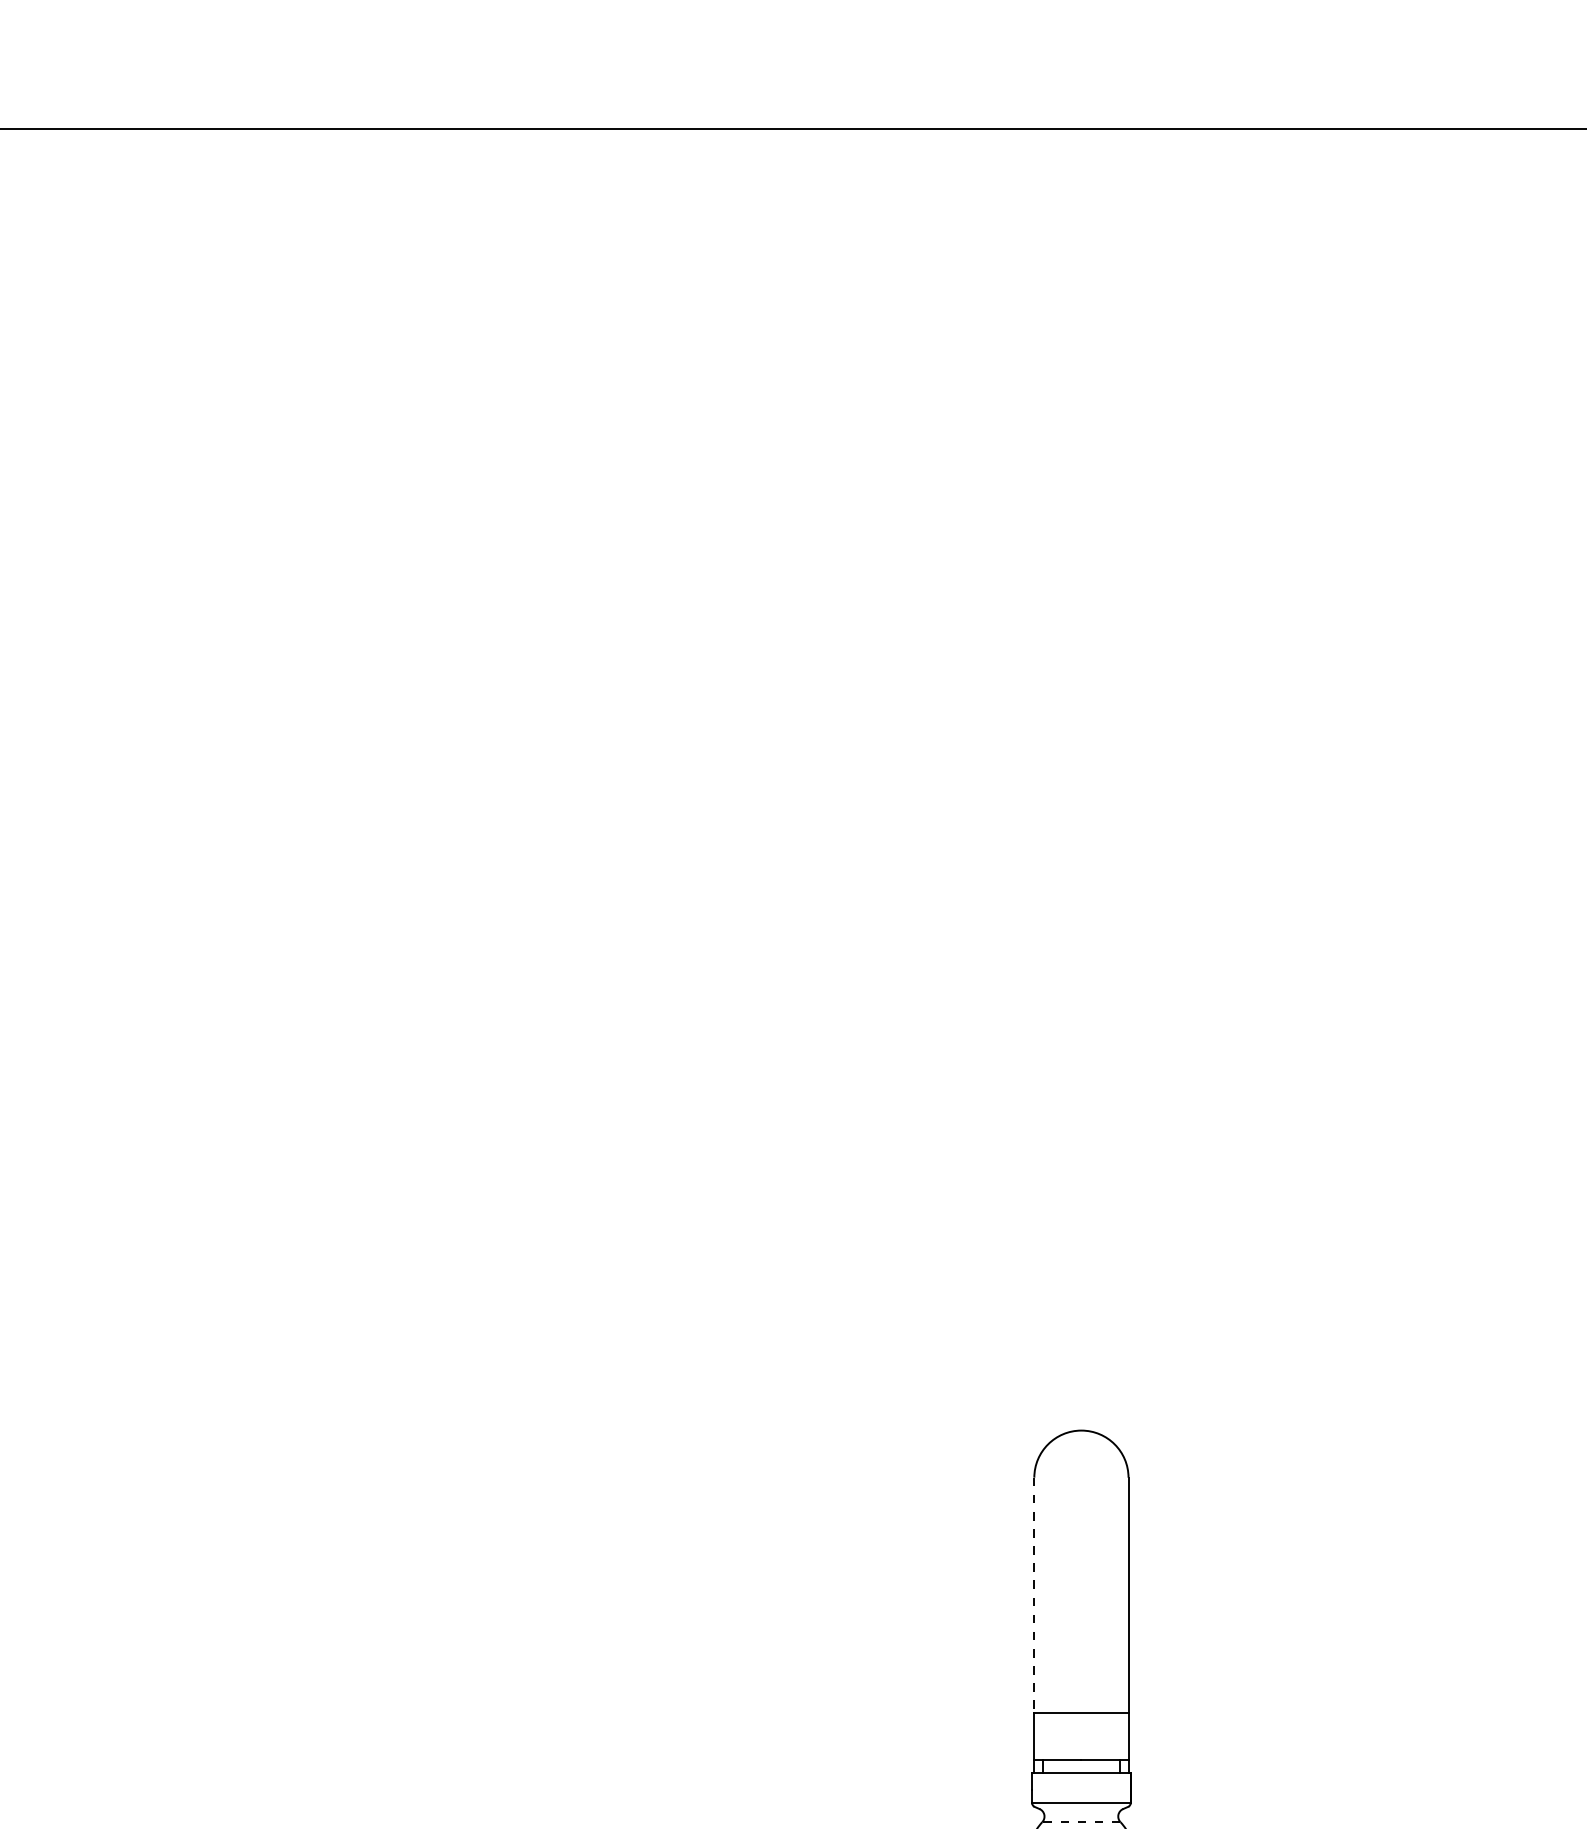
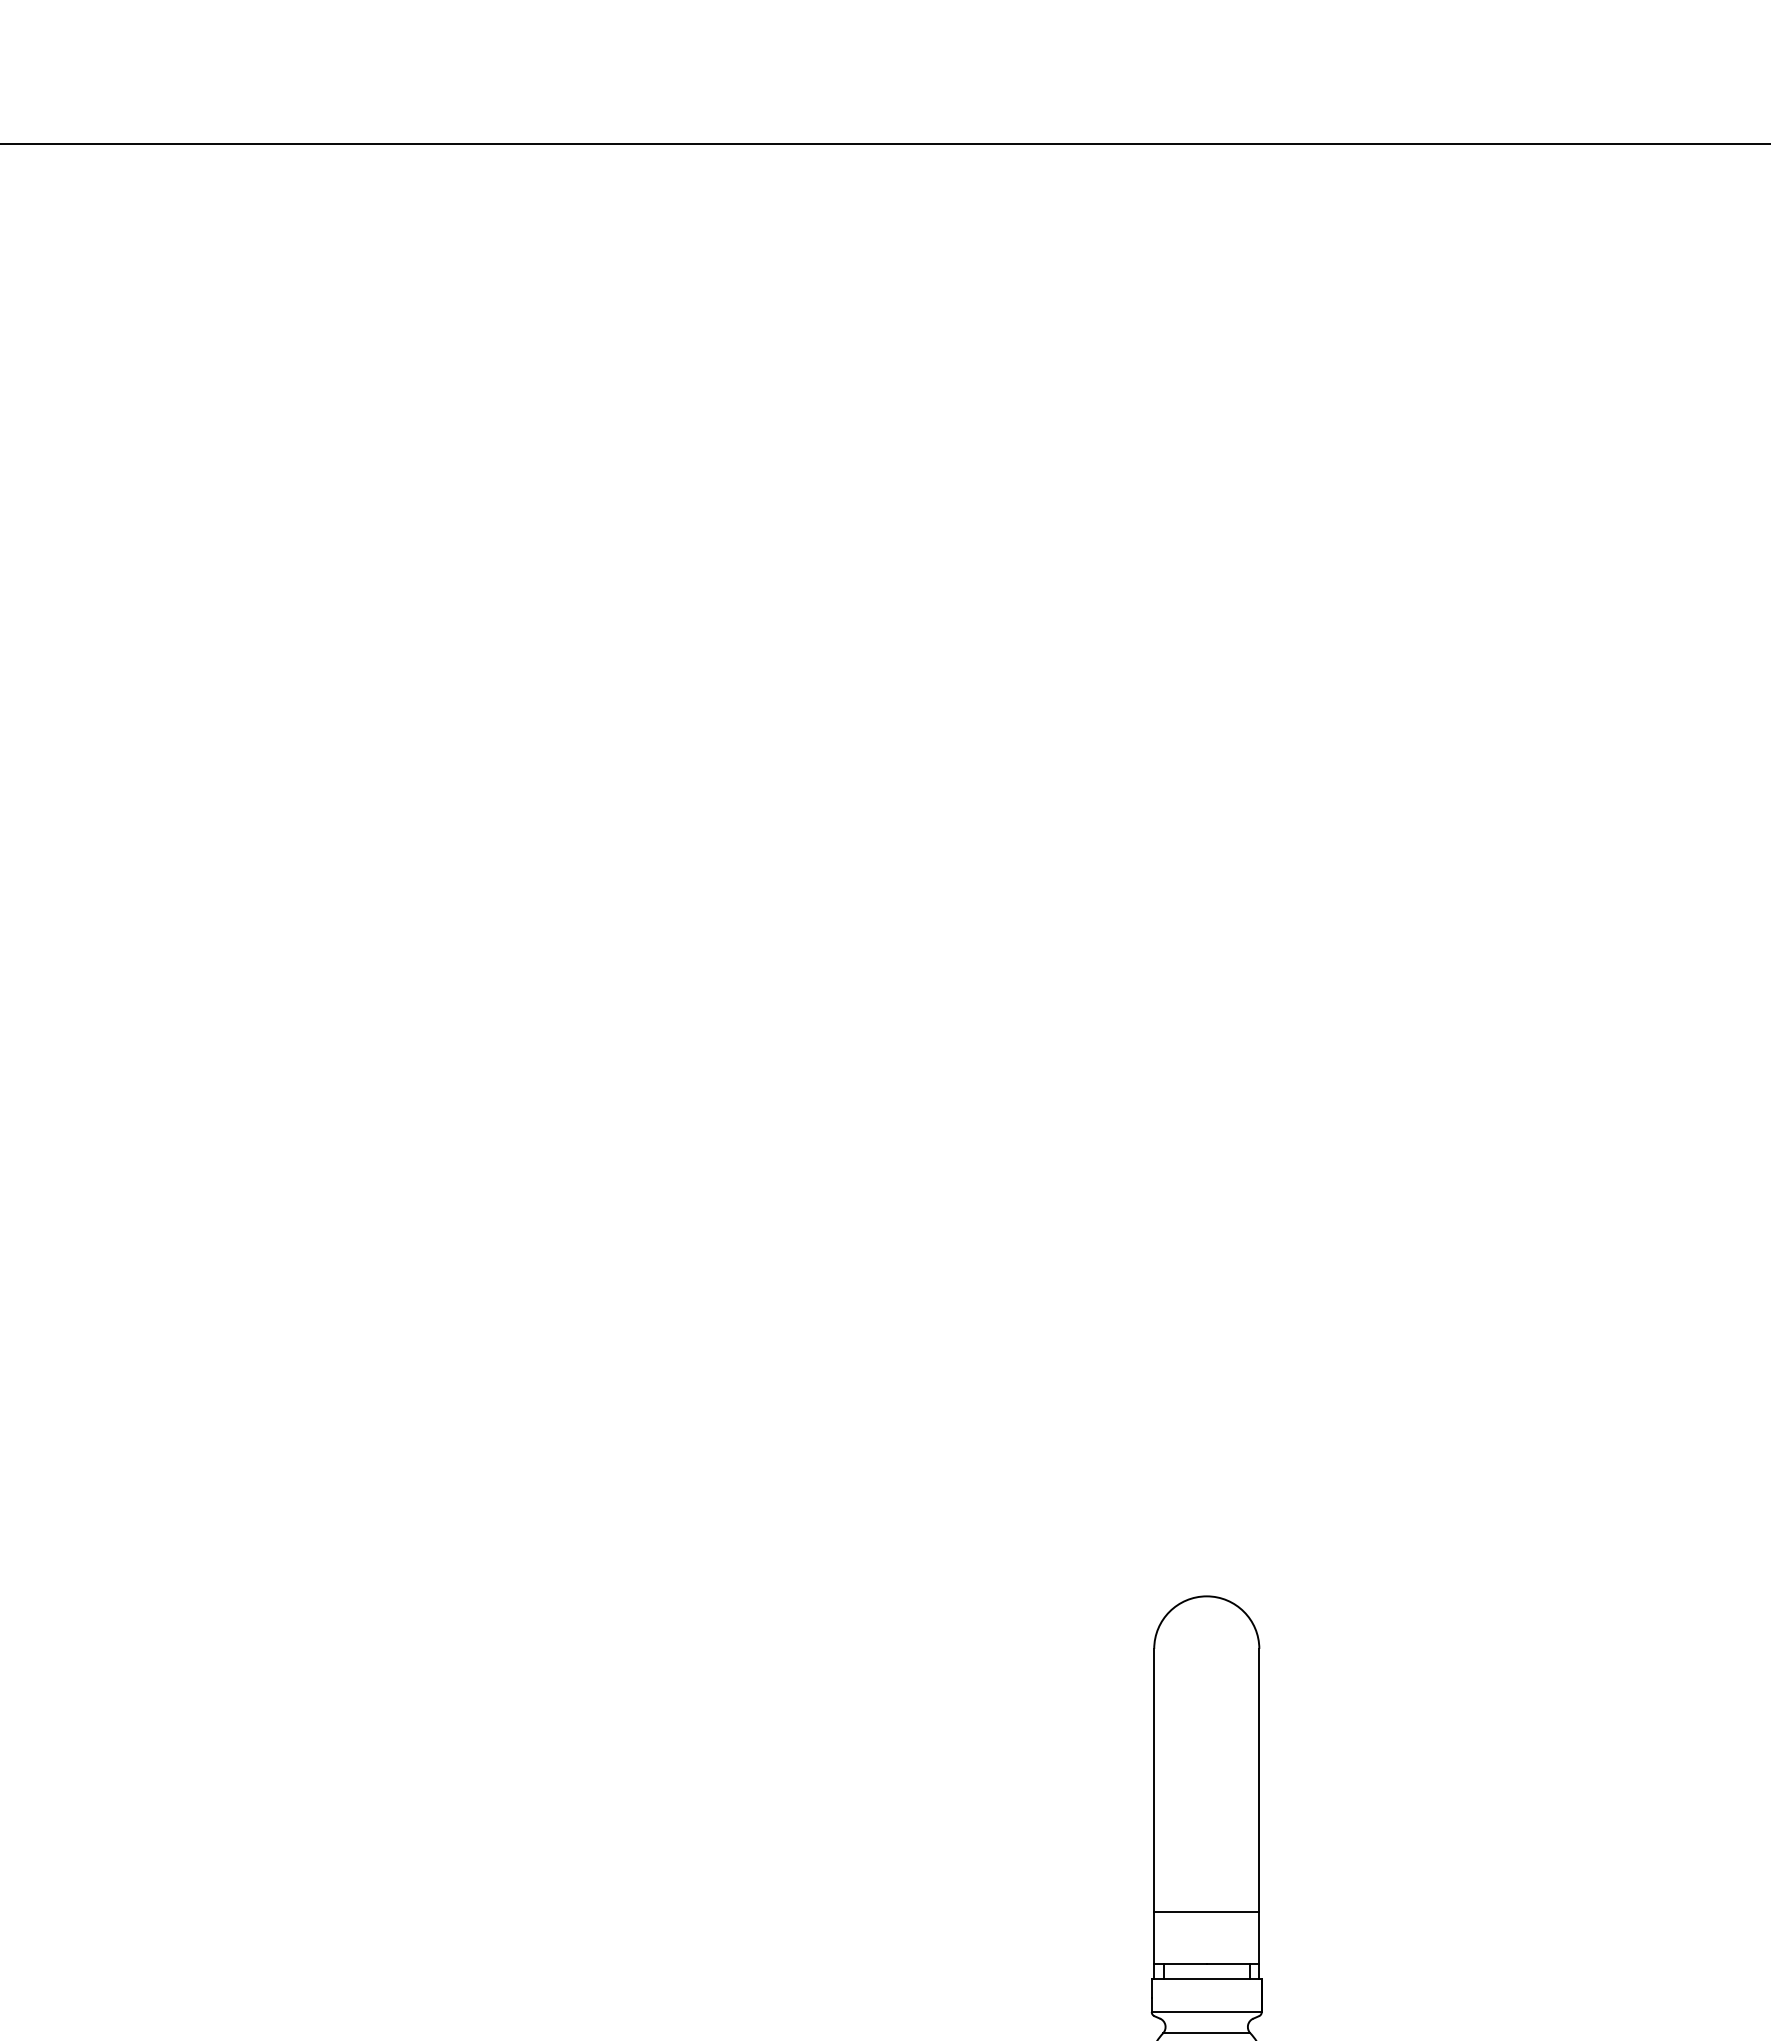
line: (1034, 1595) -> (1154, 1780), dashed -> solid
line: (1081, 1822) -> (1206, 2033), dashed -> solid

